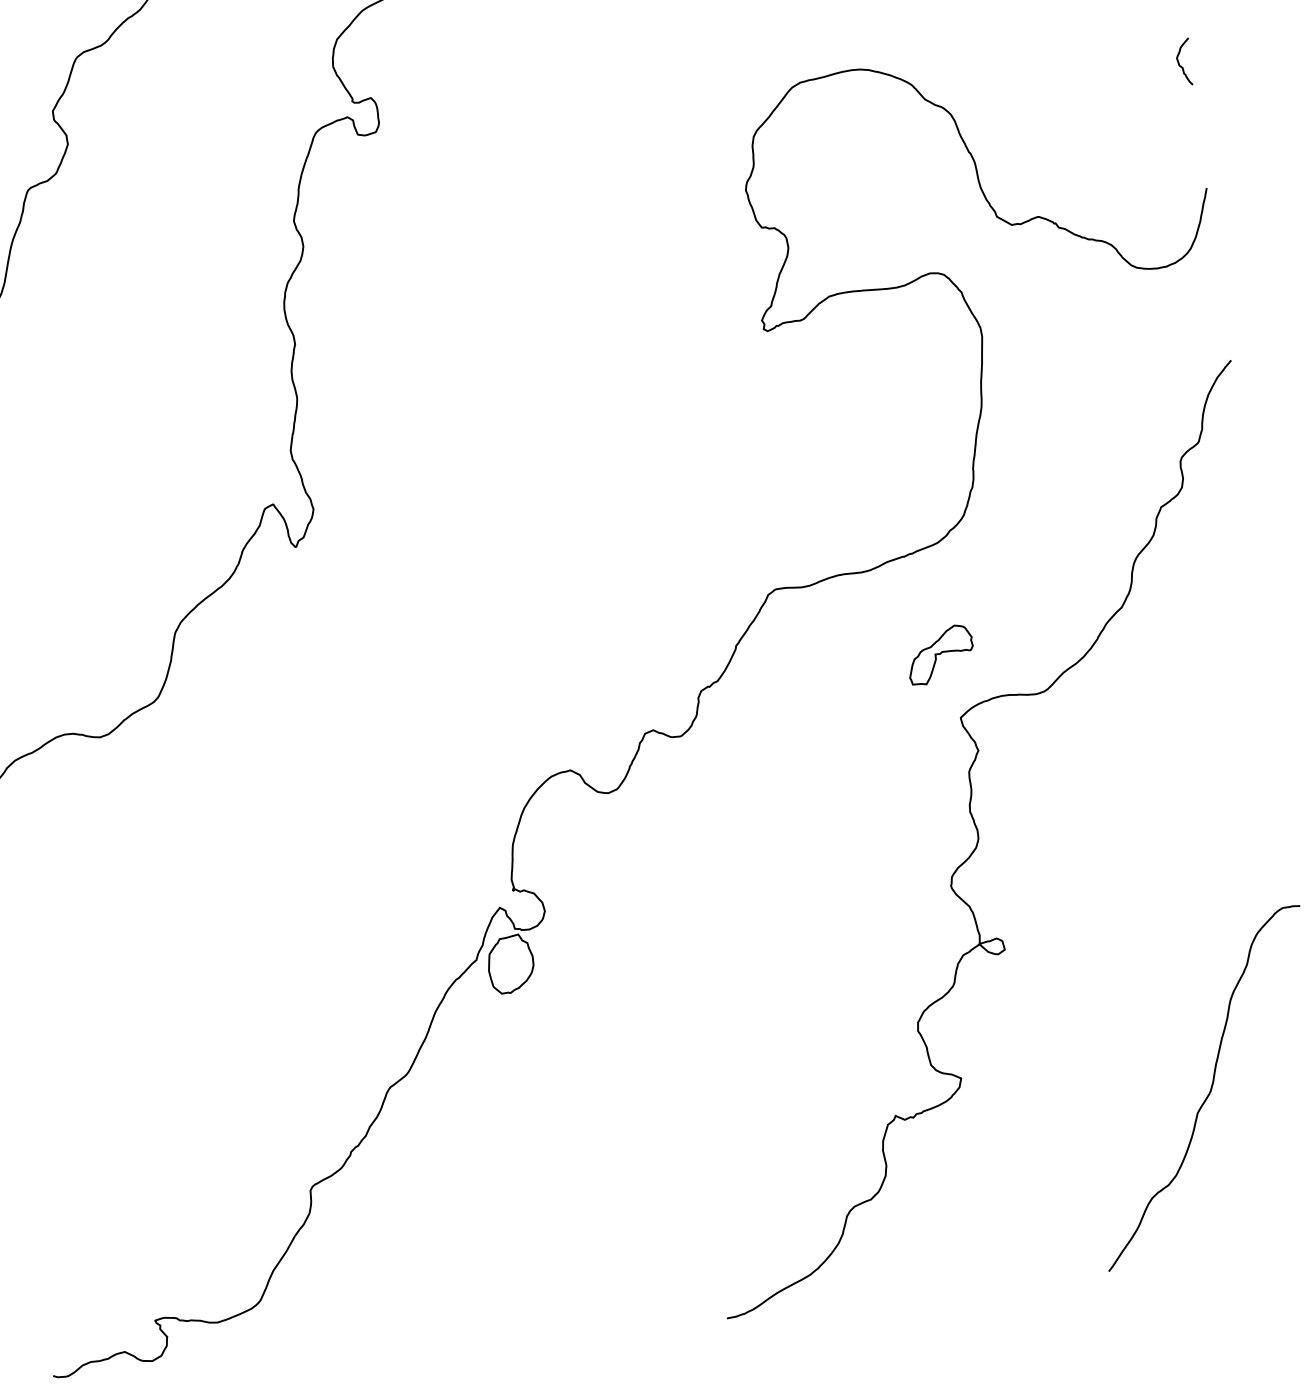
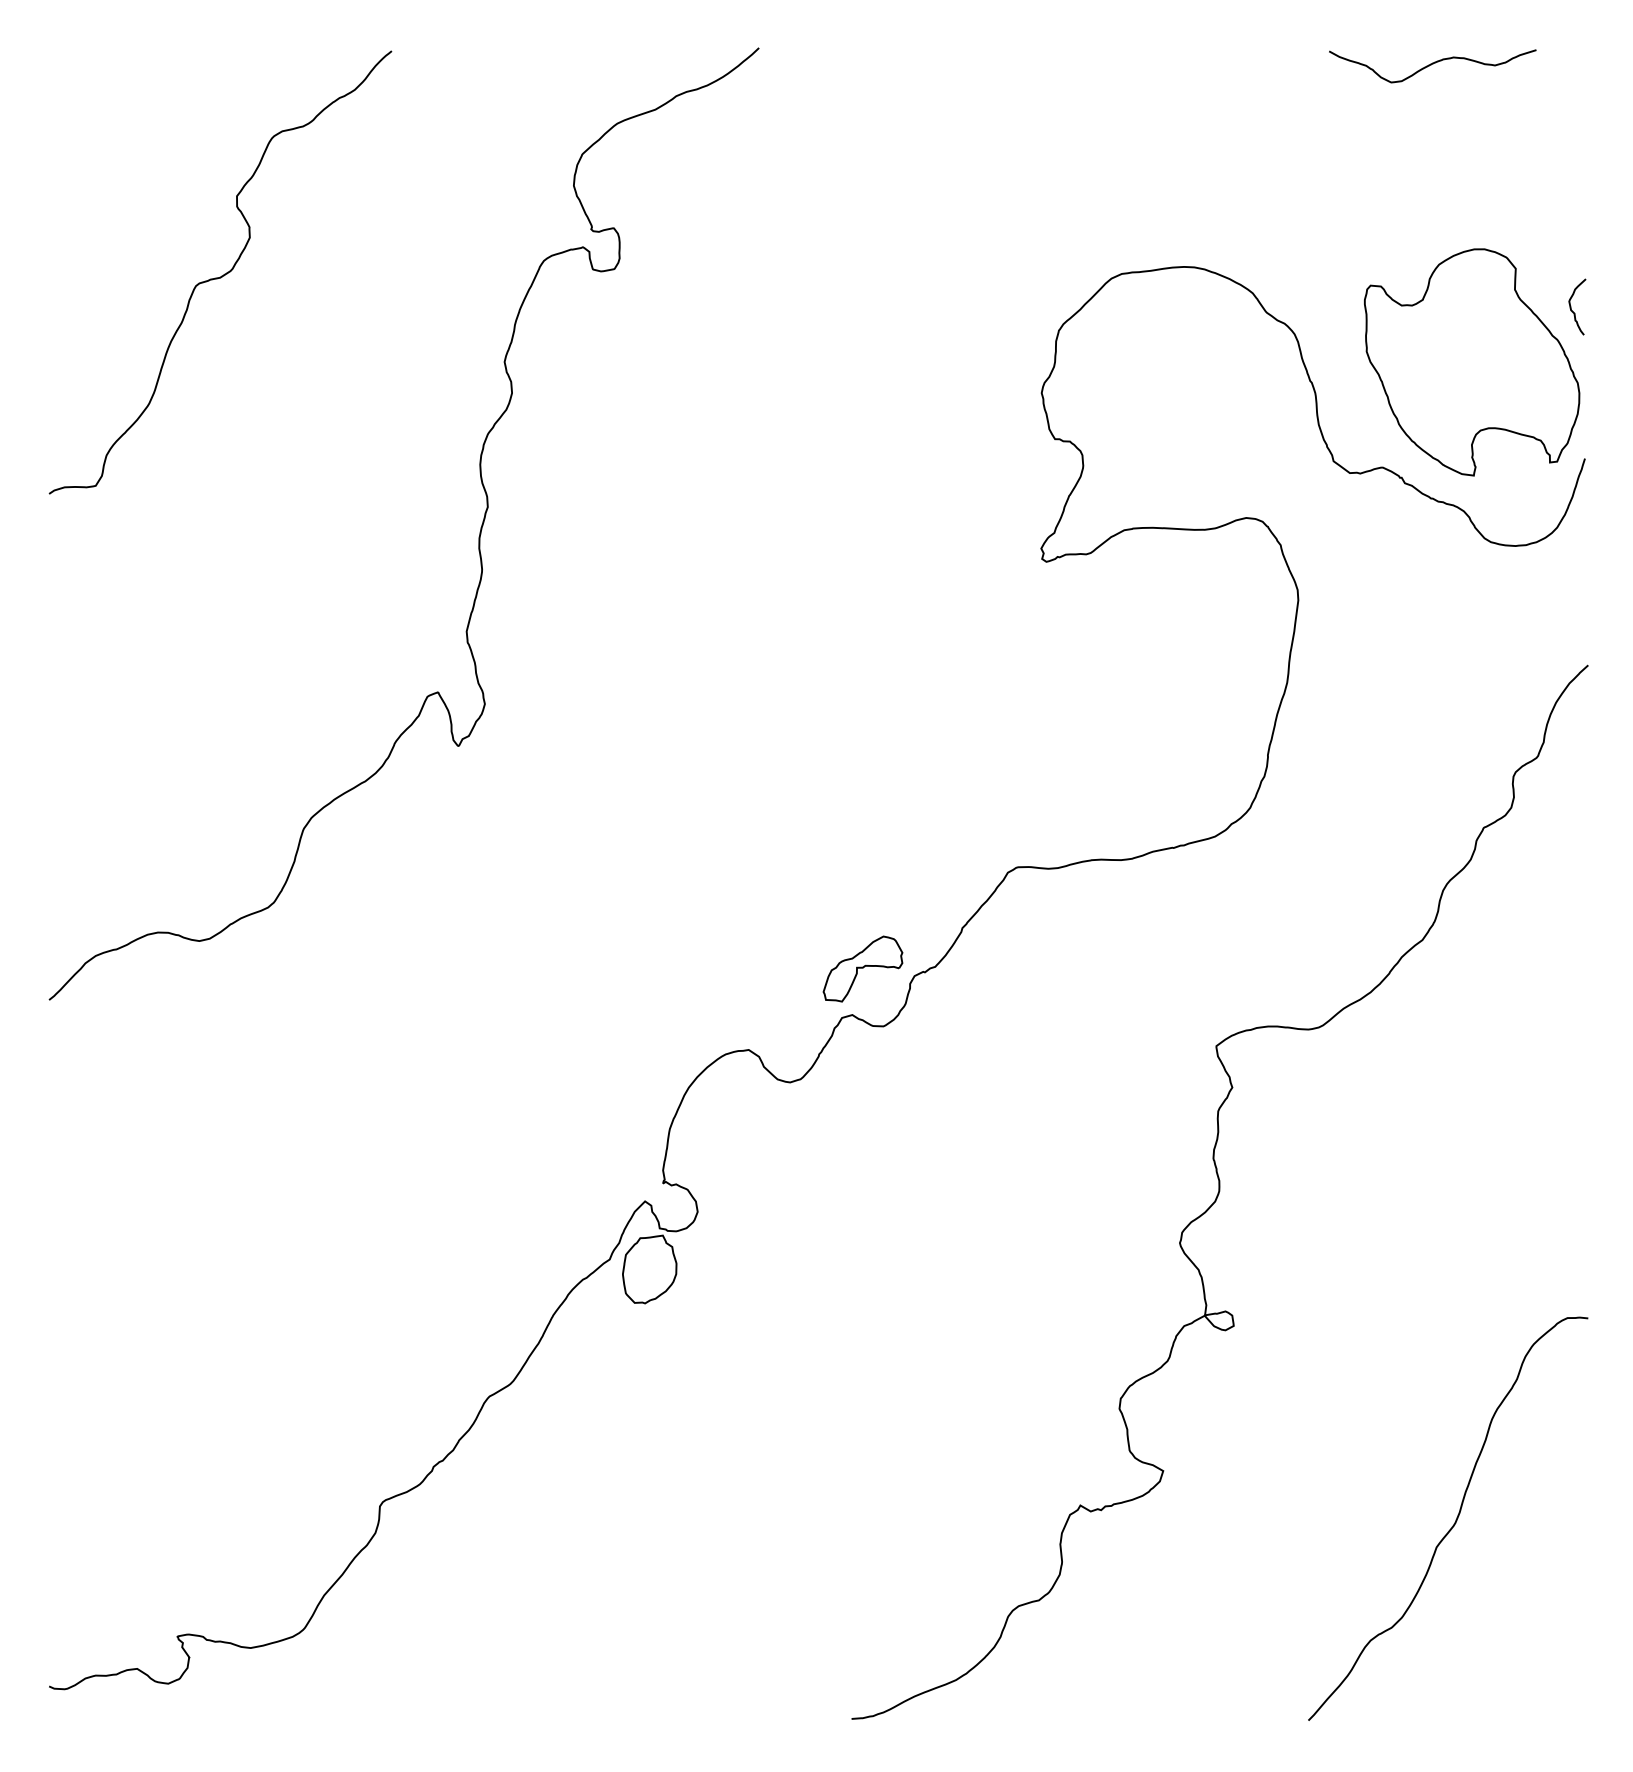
part: (1102, 119) -> (1472, 362), added
part: (940, 654) -> (862, 968), moved

